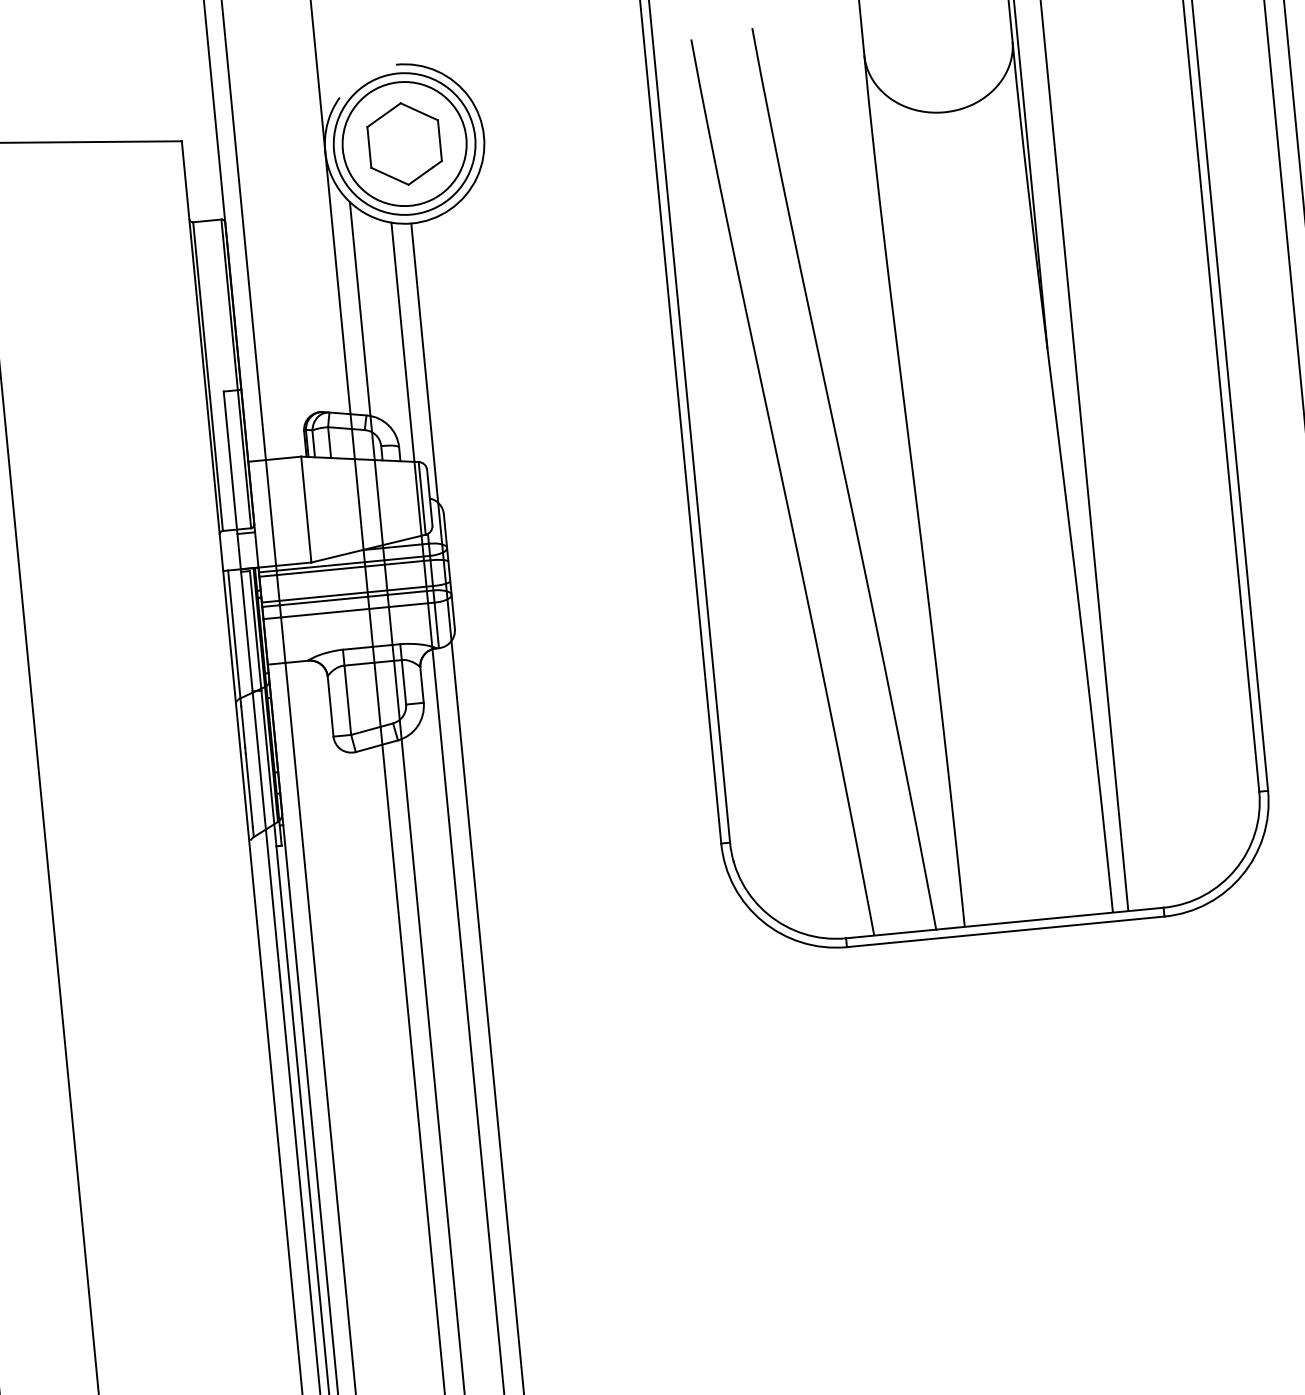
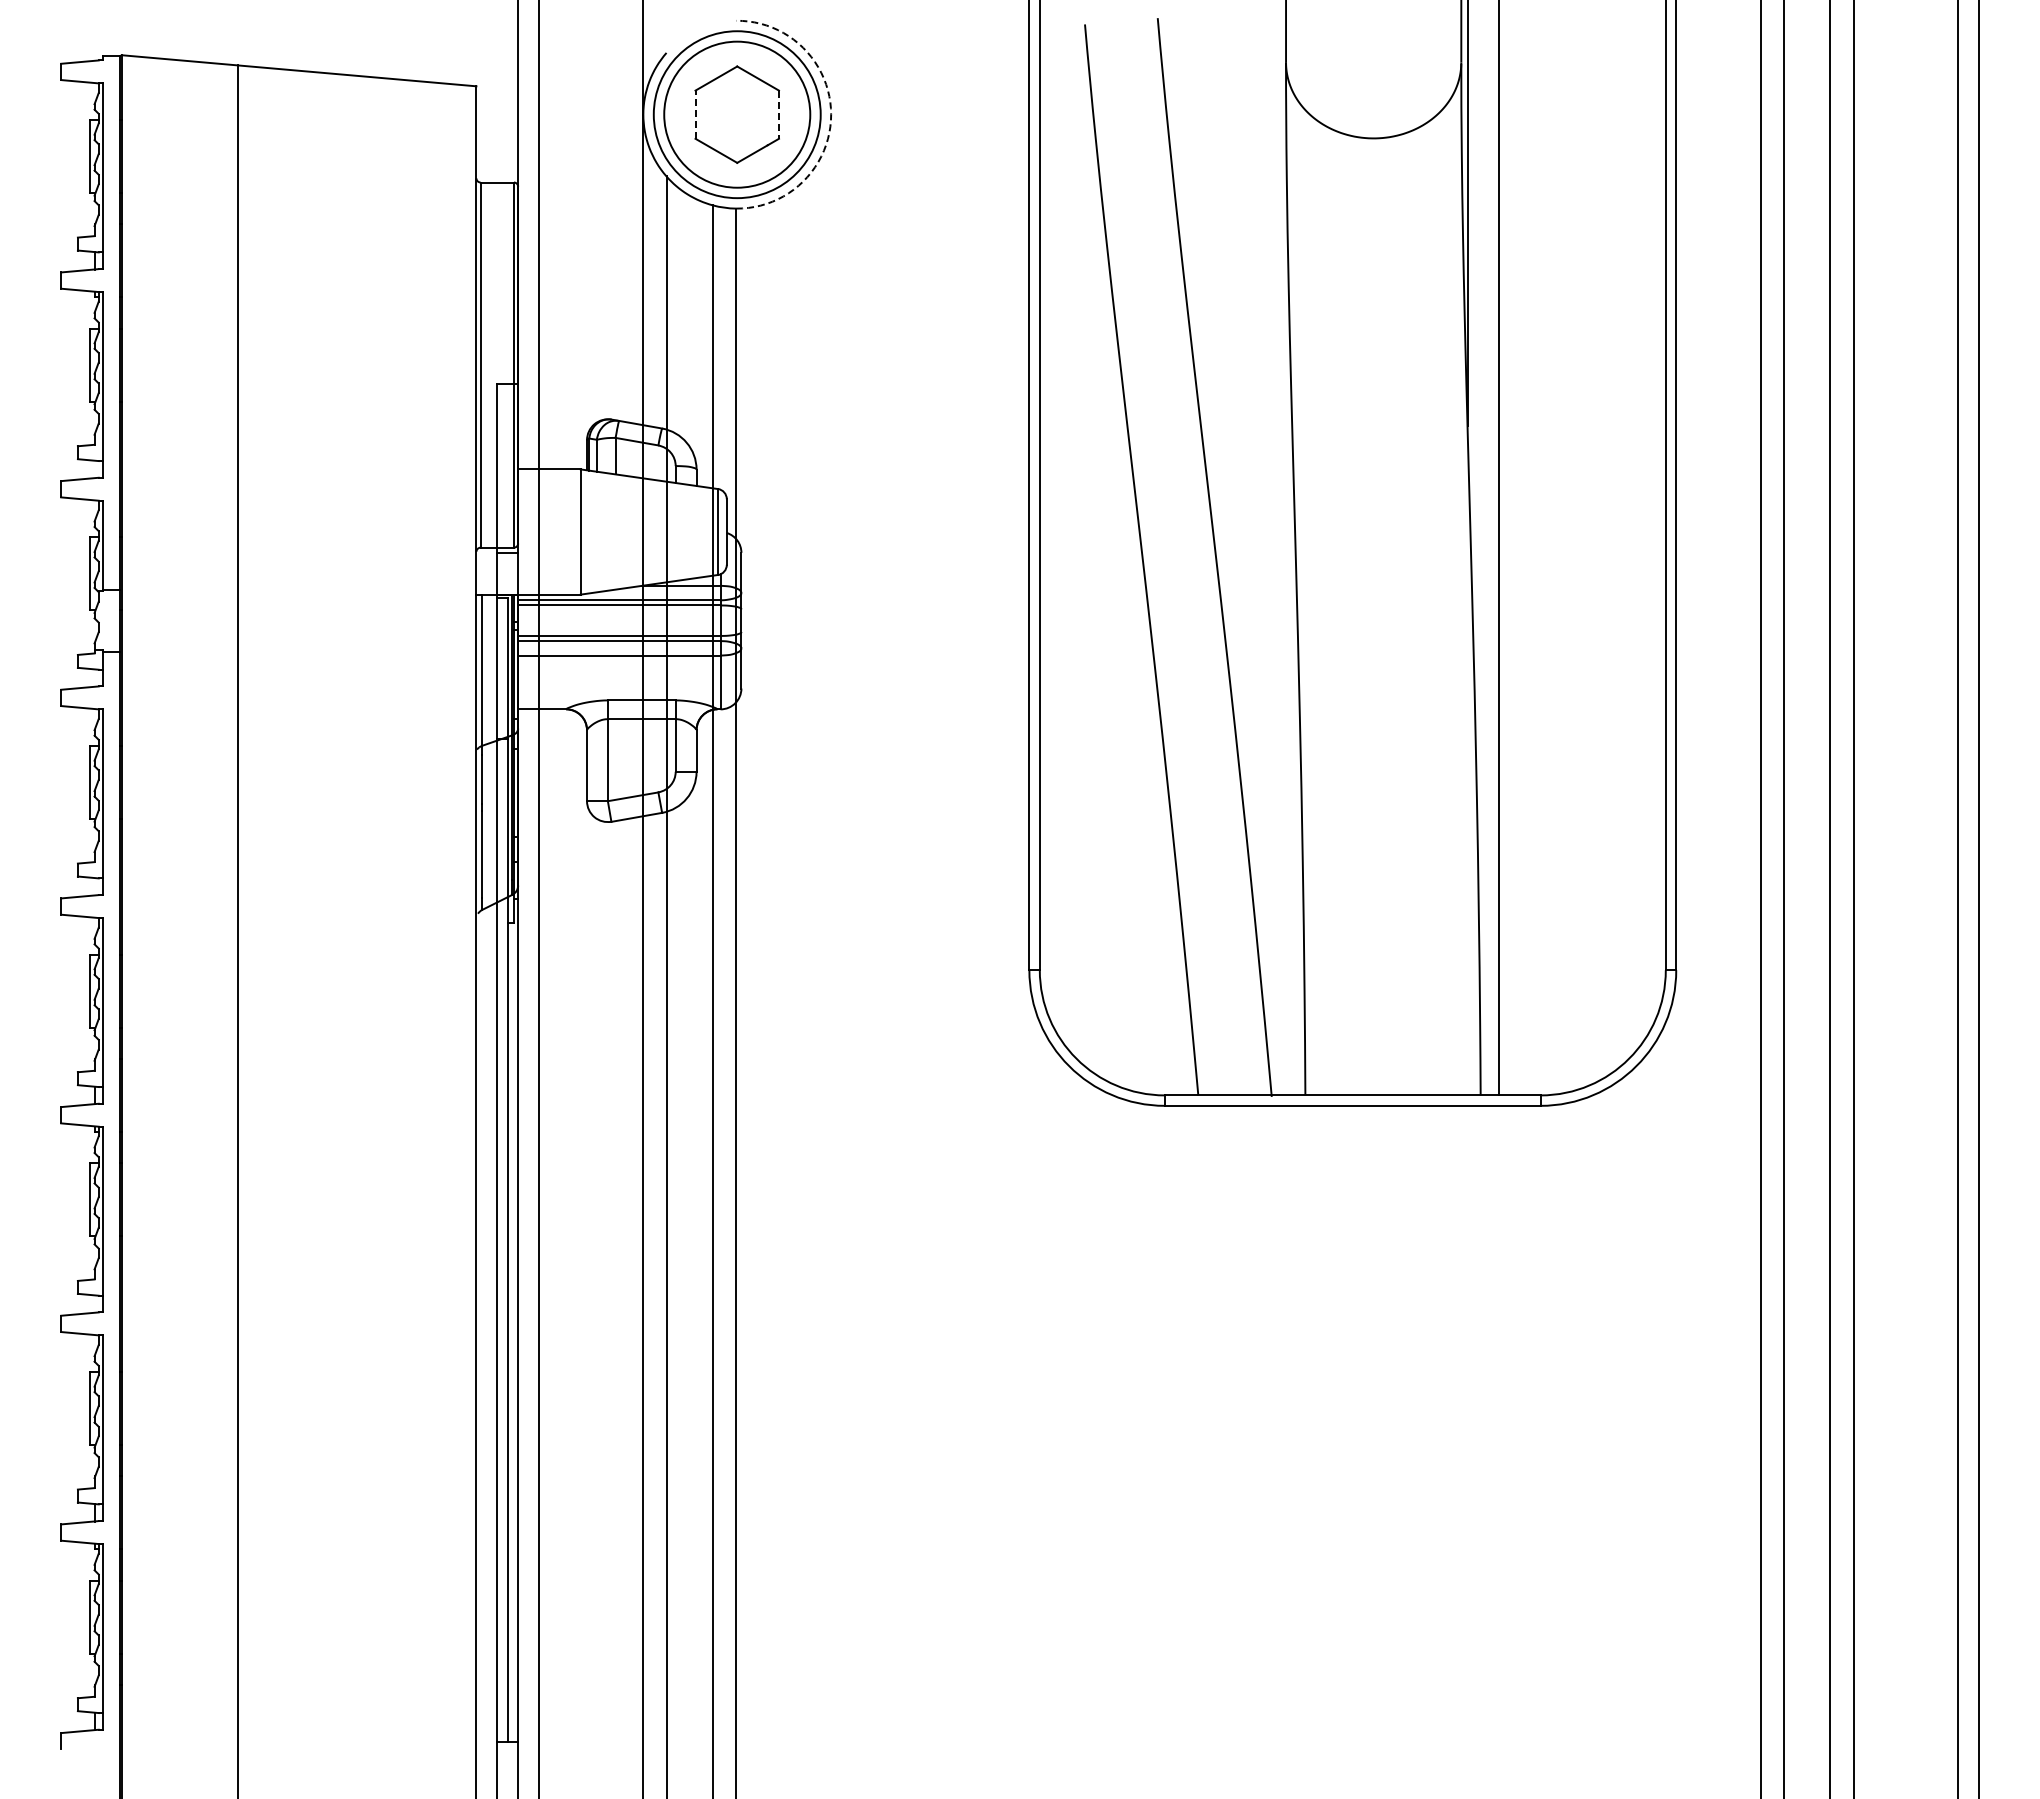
arc: (484, 136) -> (831, 114), solid -> dashed
line: (439, 141) -> (778, 115), solid -> dashed
line: (369, 147) -> (695, 114), solid -> dashed

